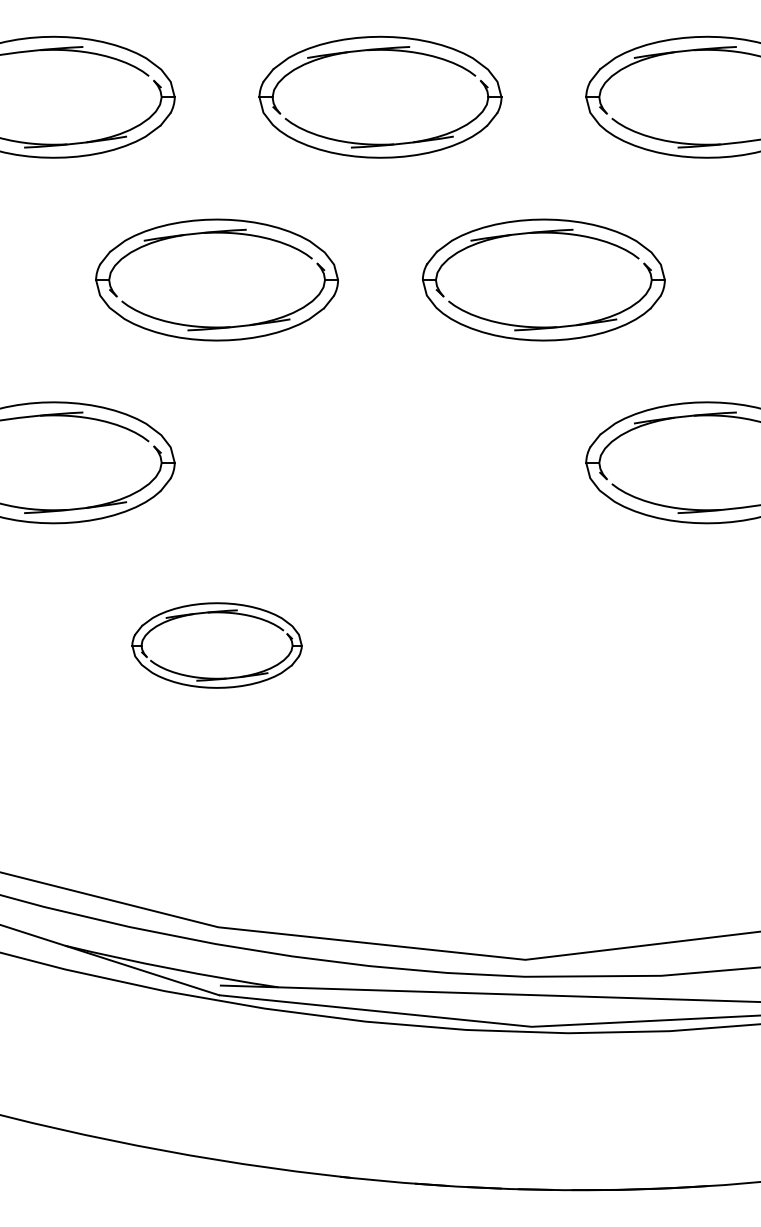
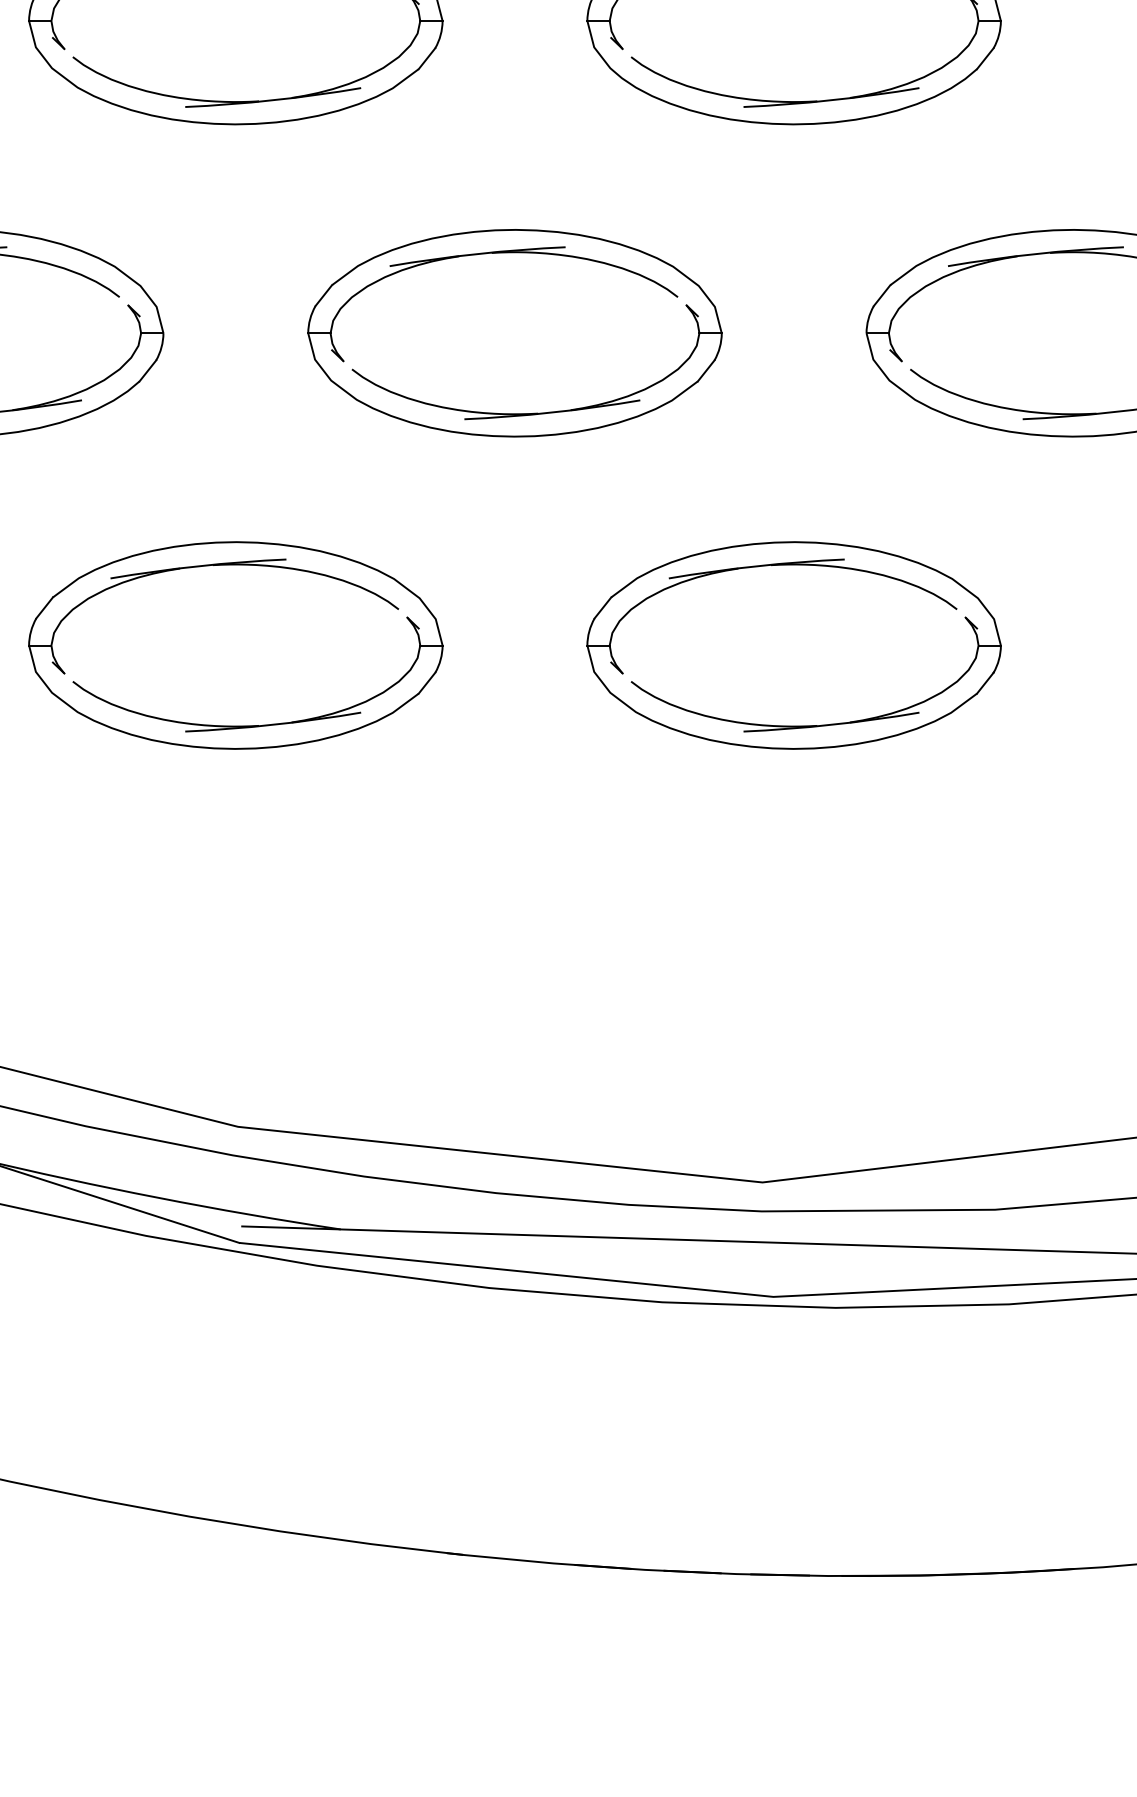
part: (380, 462) -> (515, 332), added
part: (216, 645) -> (234, 645), size x1.43
part: (543, 645) -> (793, 645), added

